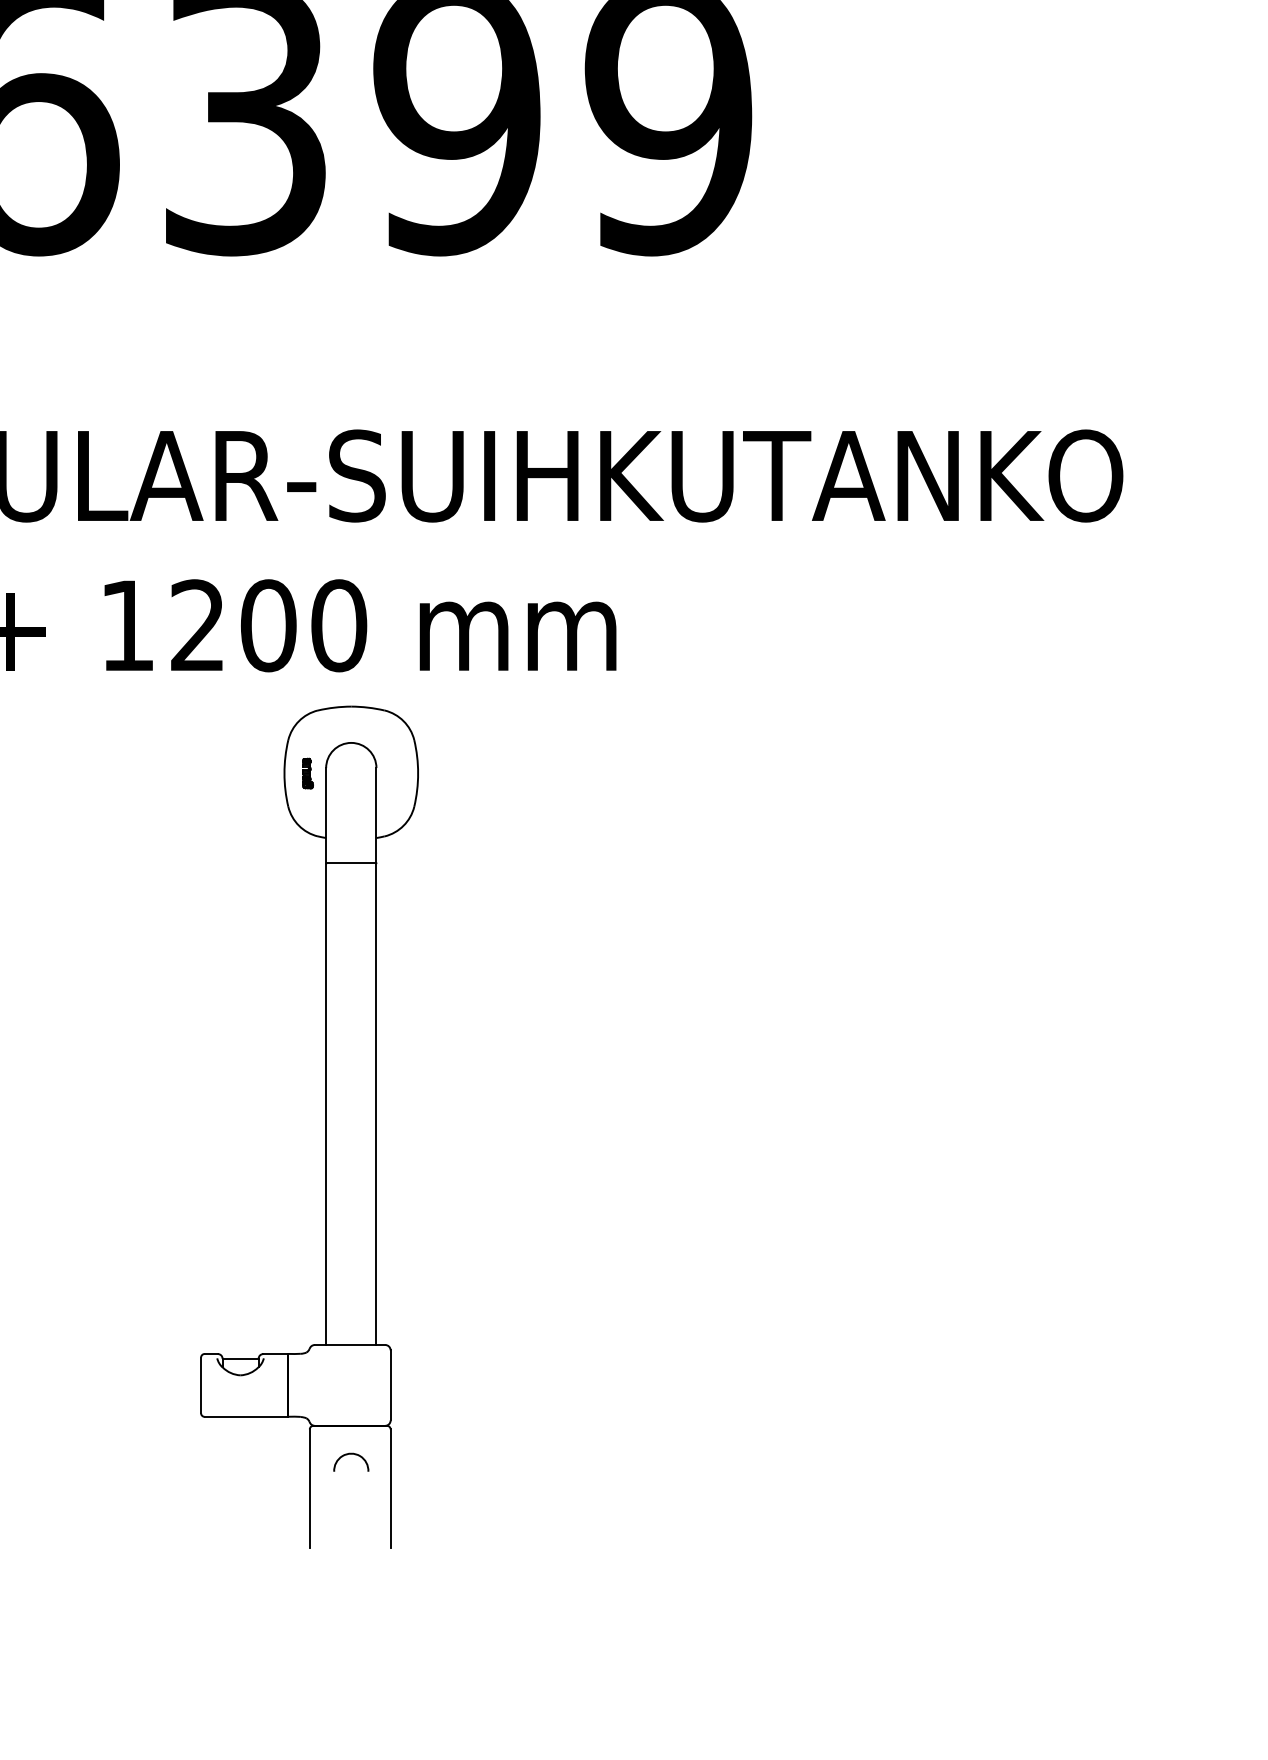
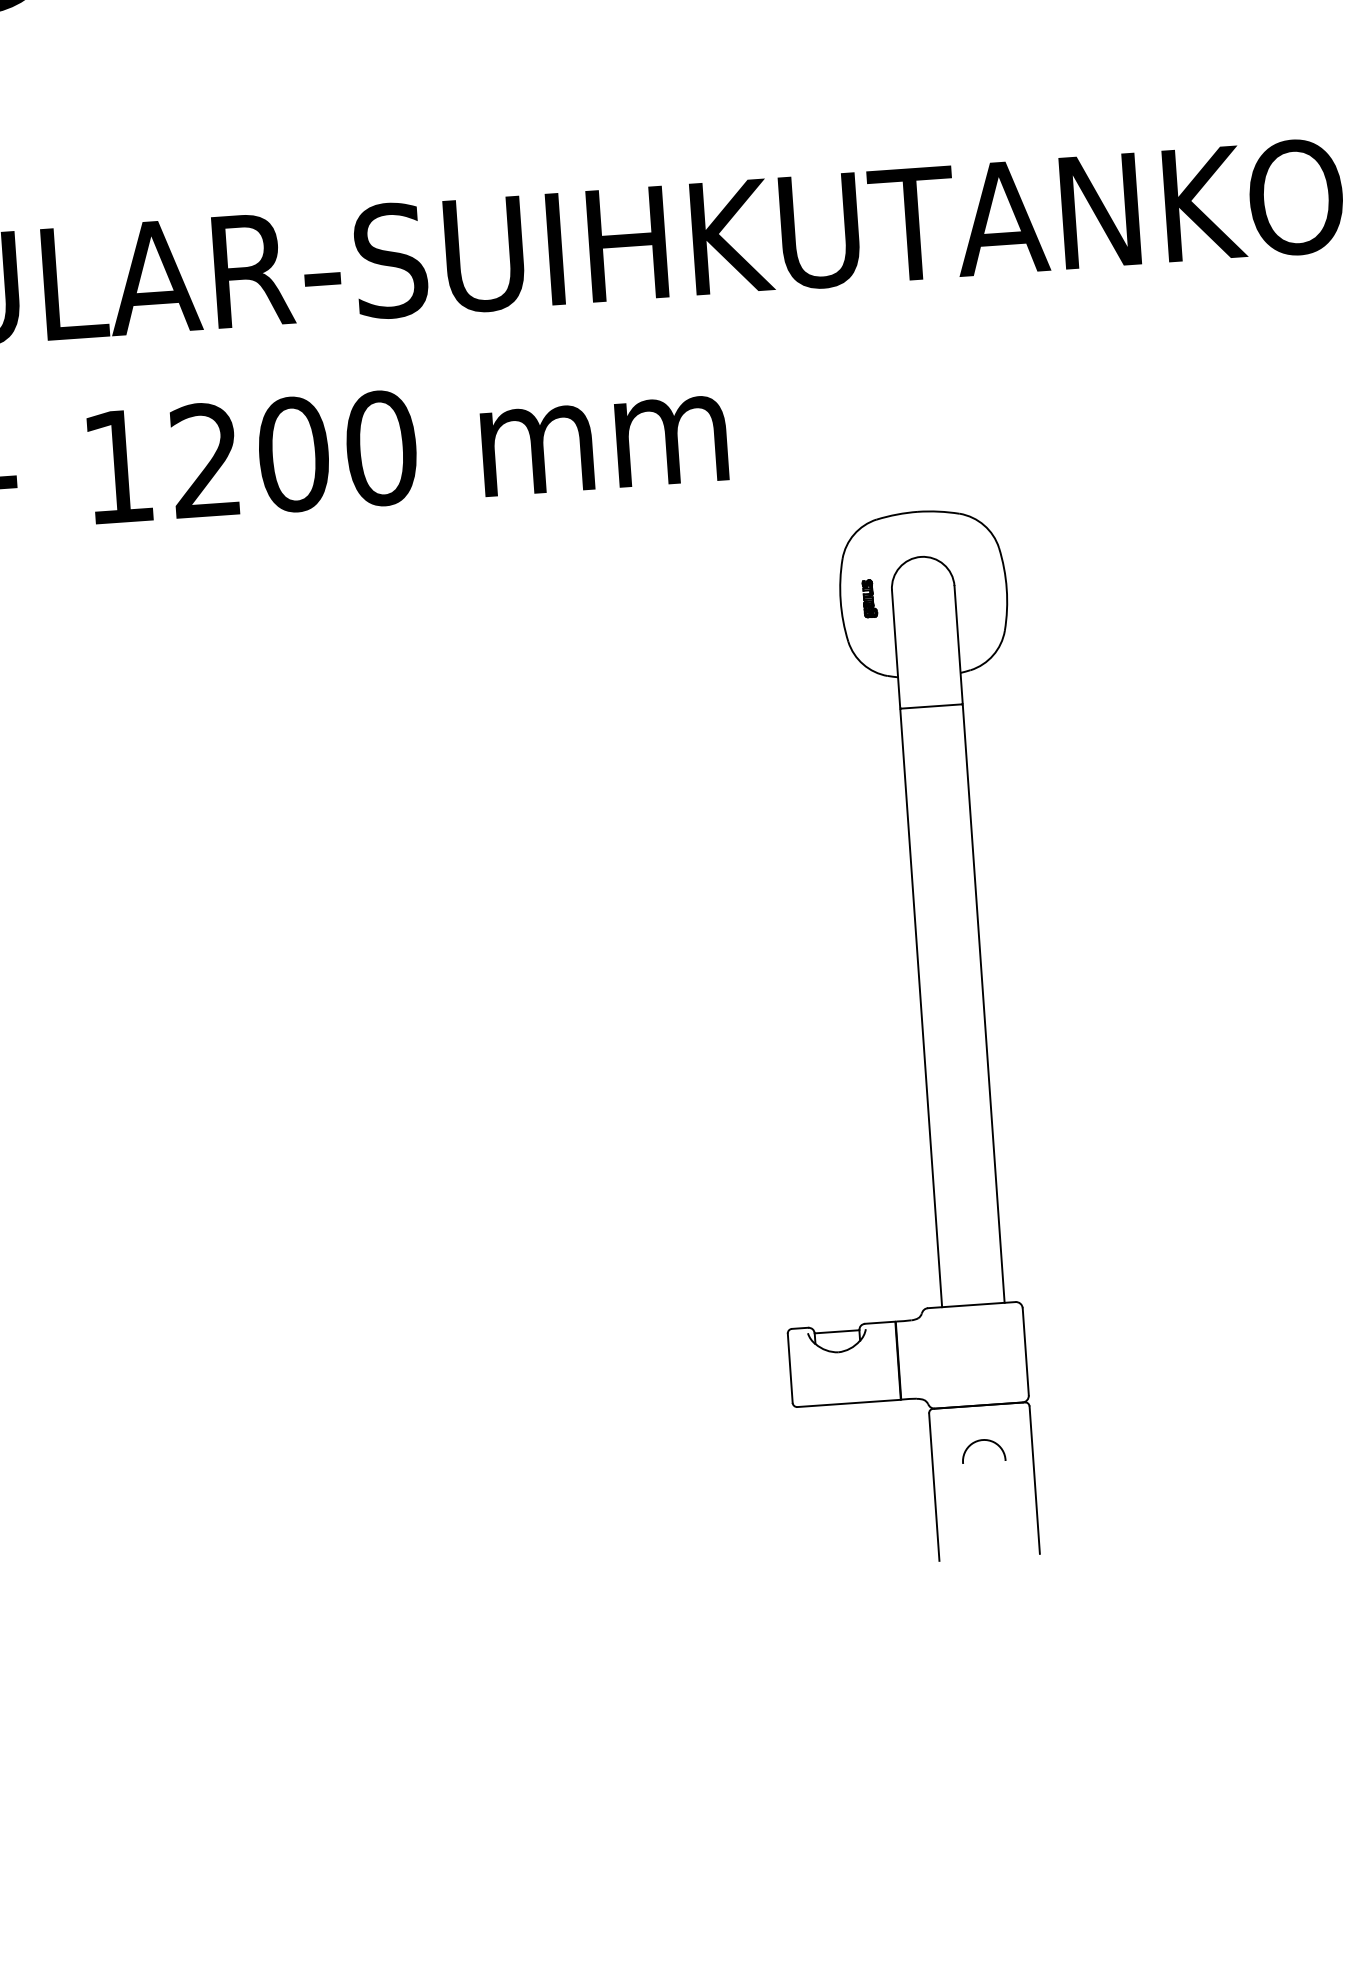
part: (325, 1126) -> (922, 1035), moved

